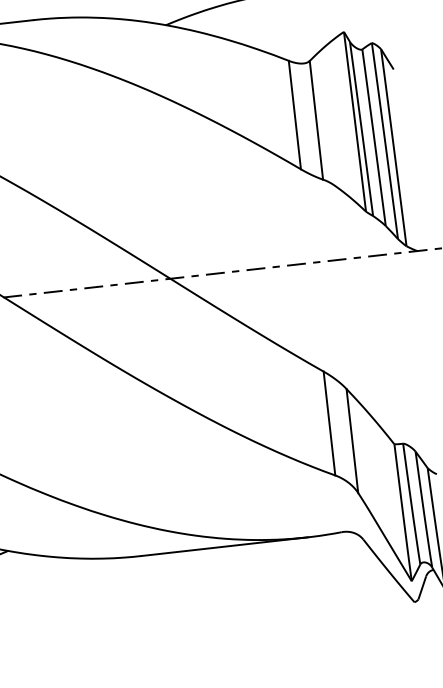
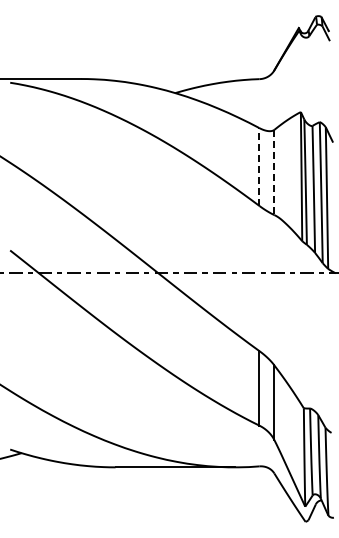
line: (294, 115) -> (259, 167), solid -> dashed
line: (316, 120) -> (274, 172), solid -> dashed

